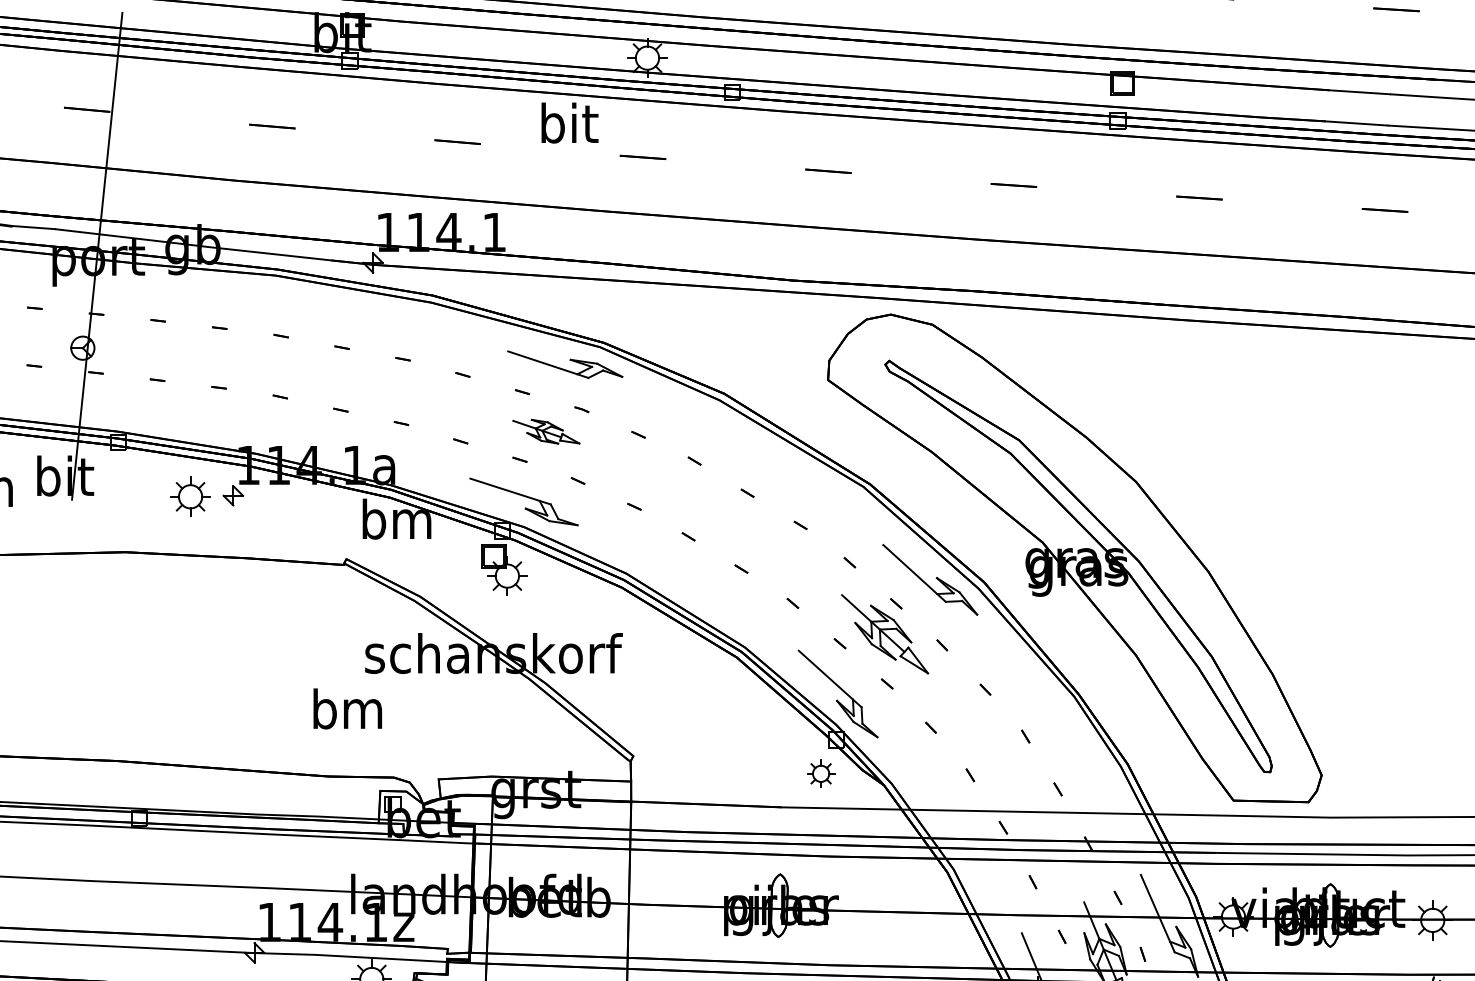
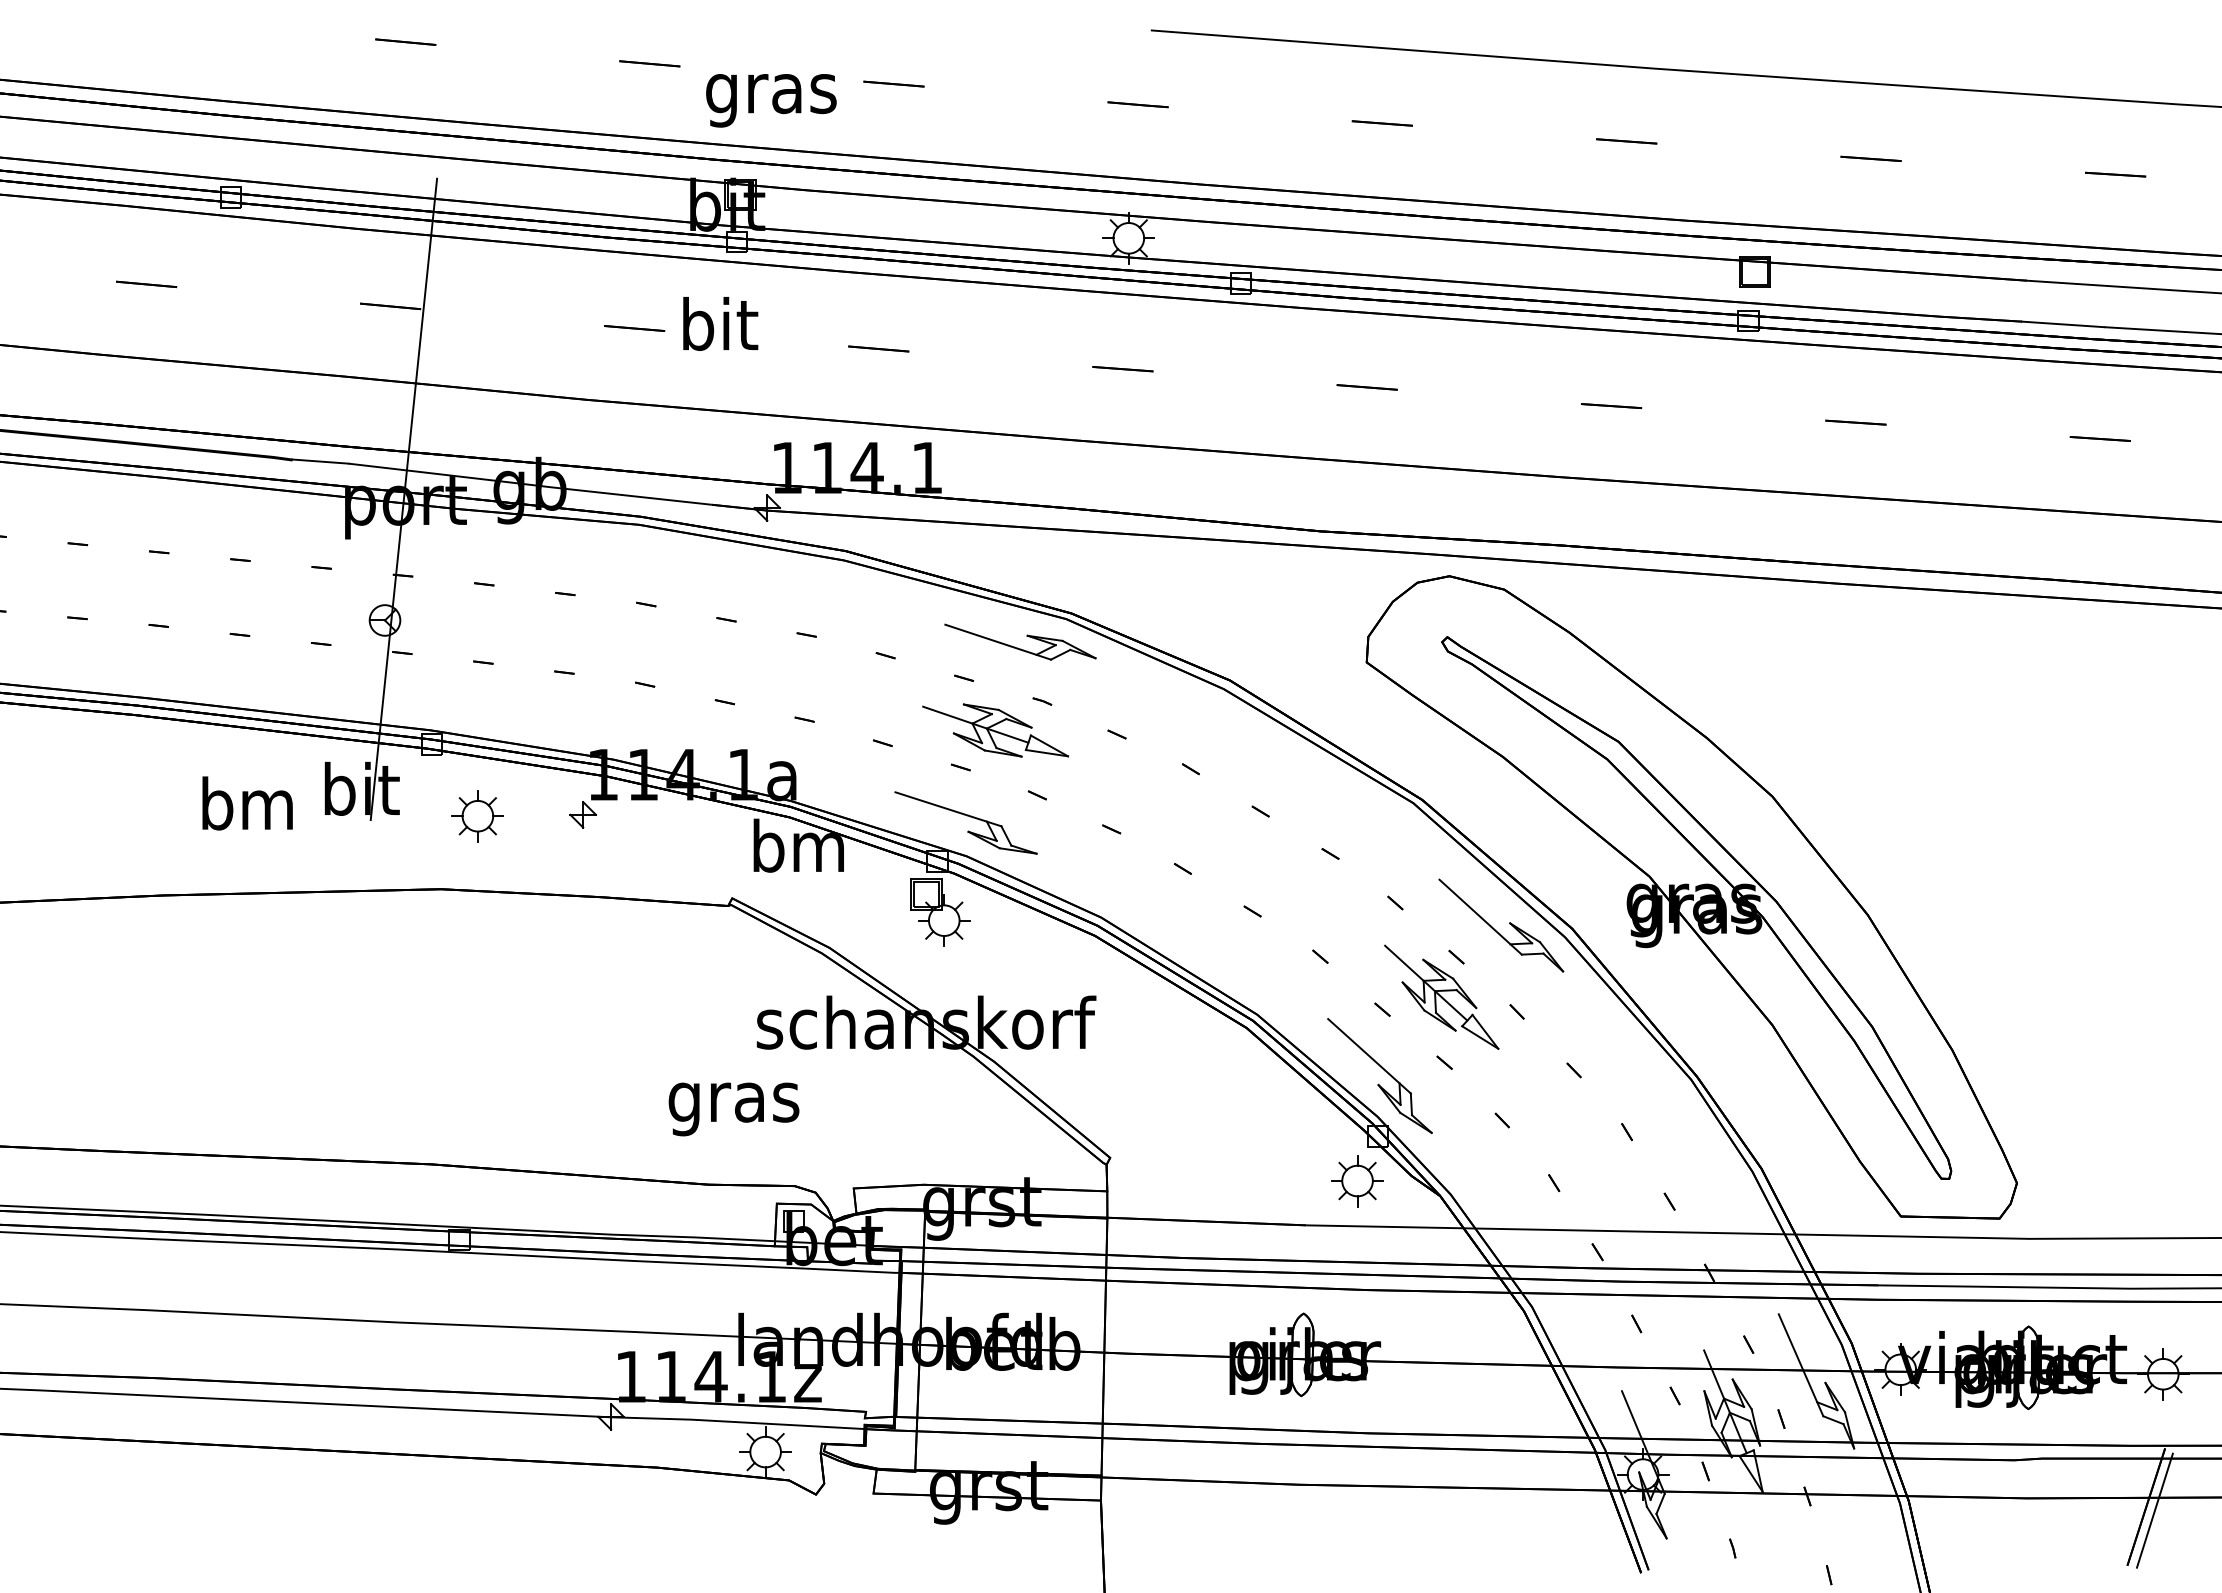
text: (569, 122) -> (720, 323), moved
part: (546, 431) -> (995, 730), size x1.67
part: (190, 497) -> (477, 816), moved
text: (347, 714) -> (733, 1102), bm -> gras
part: (821, 774) -> (1357, 1181), size x1.43

